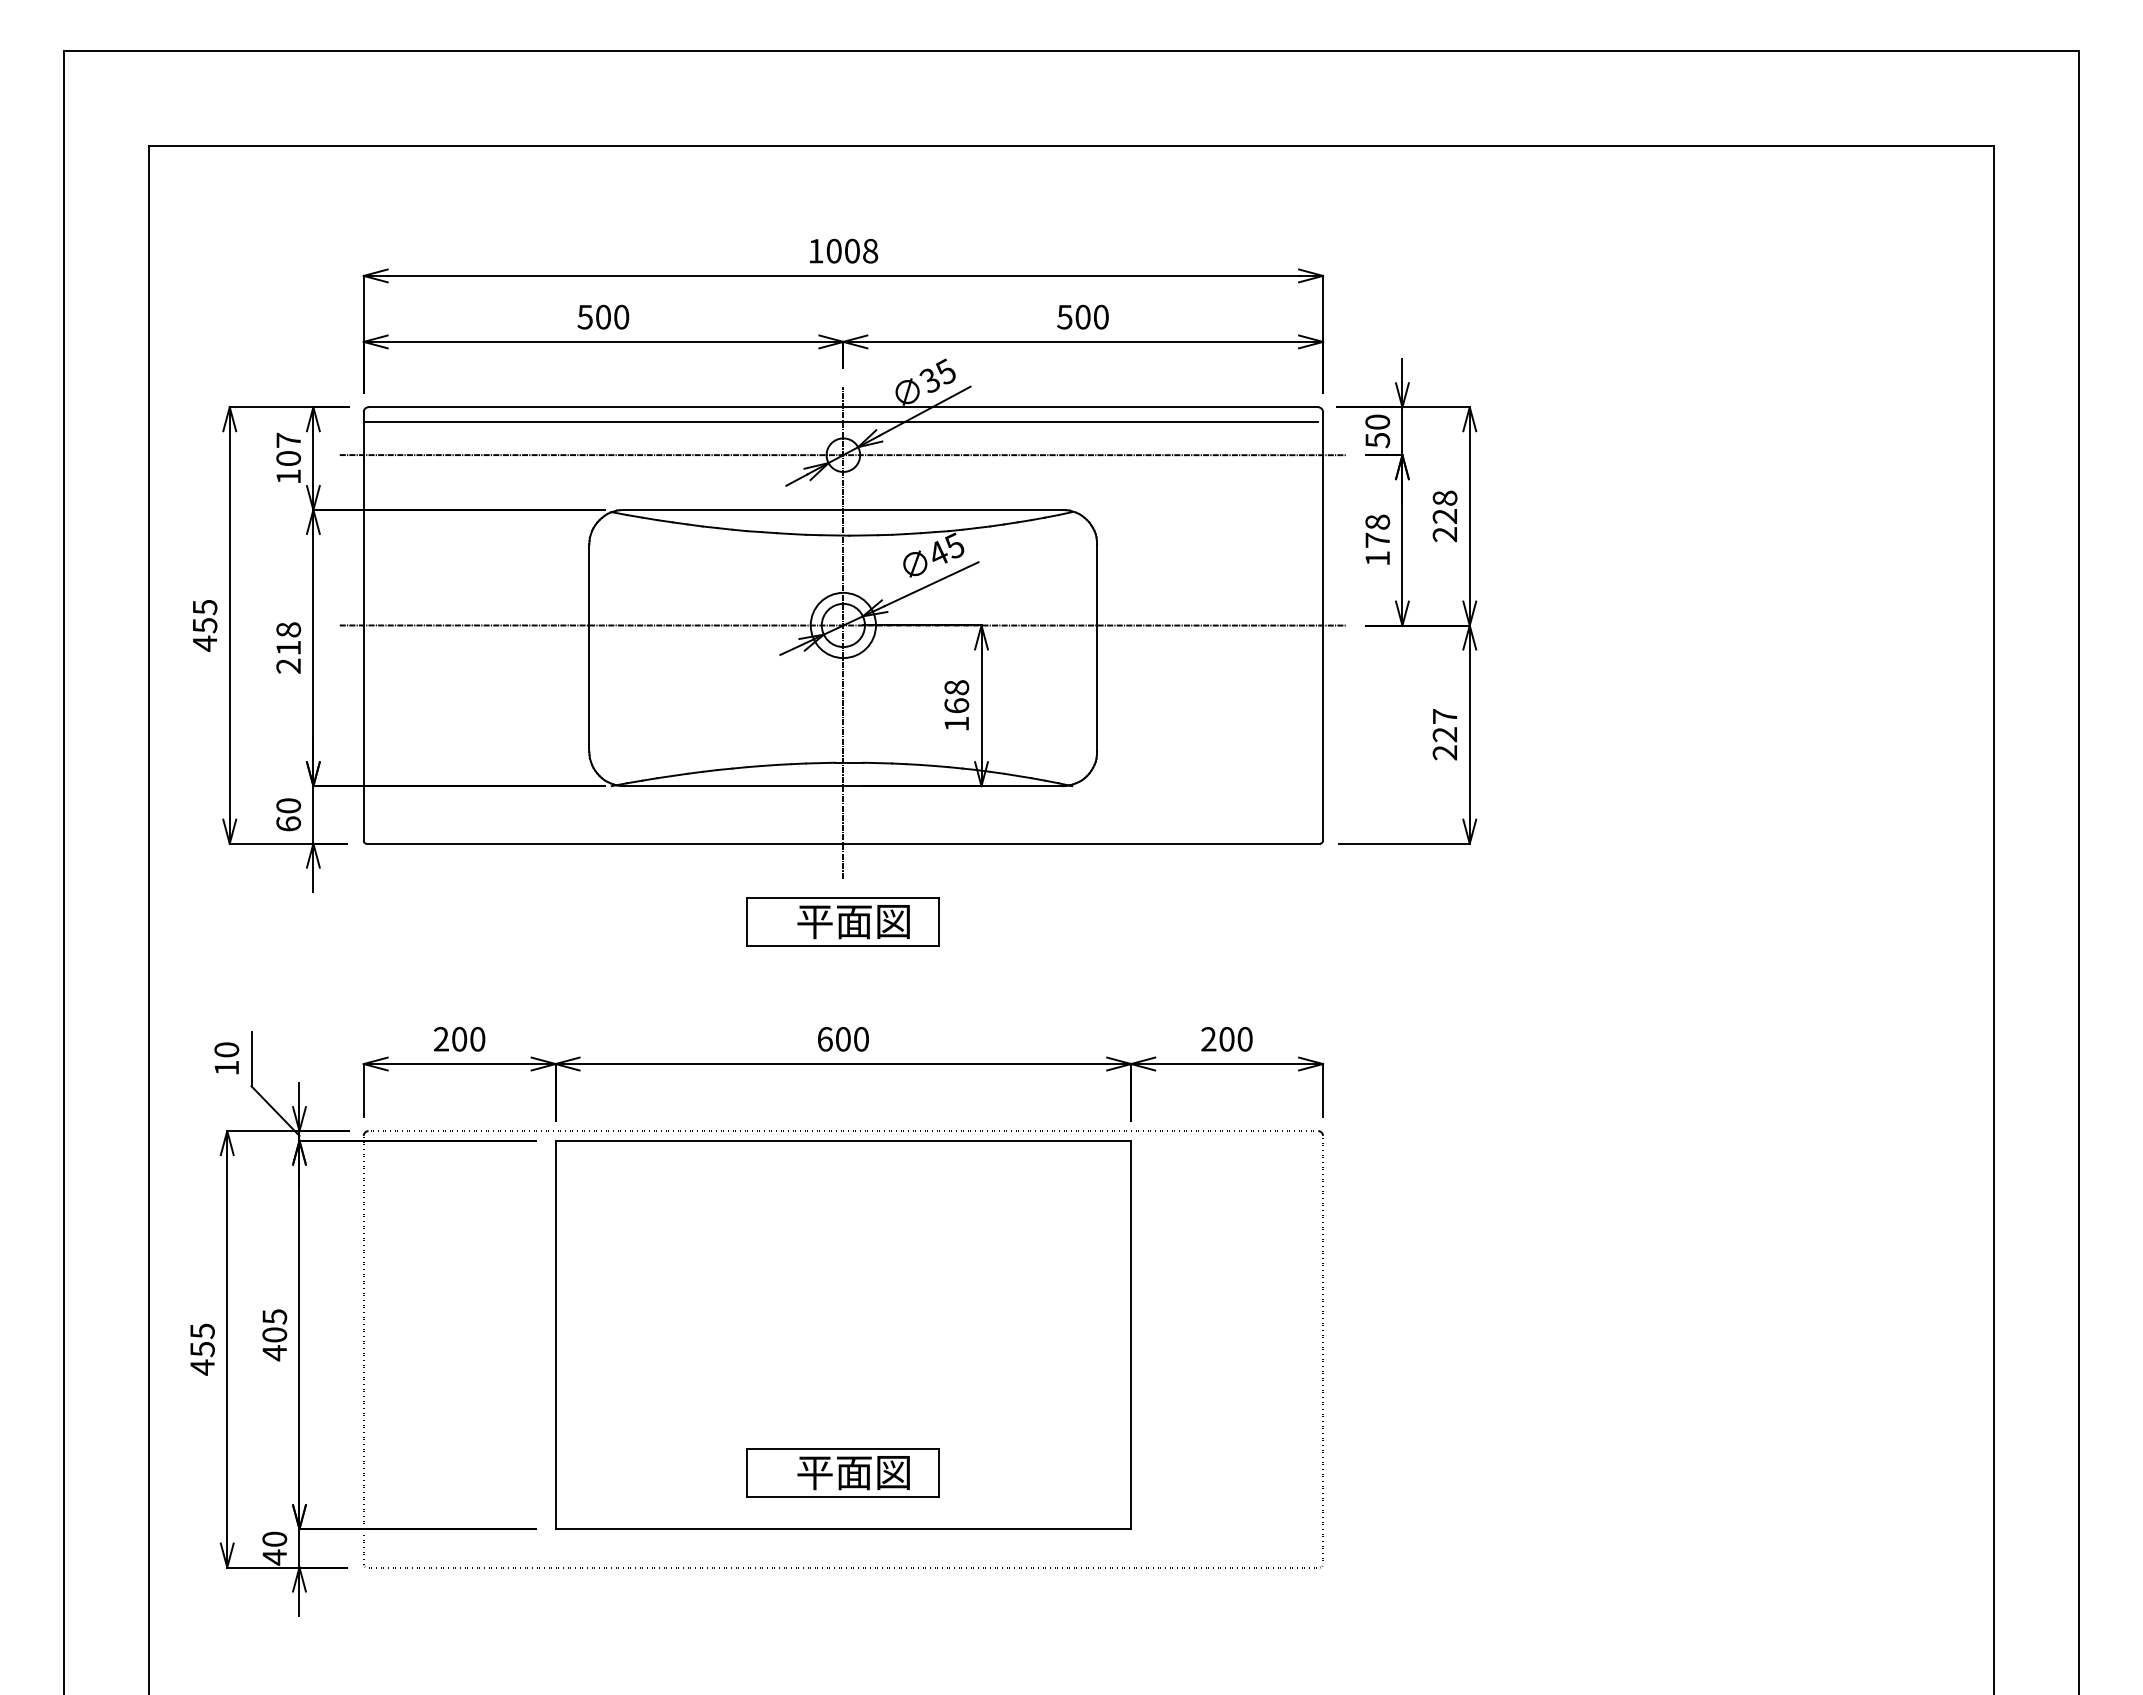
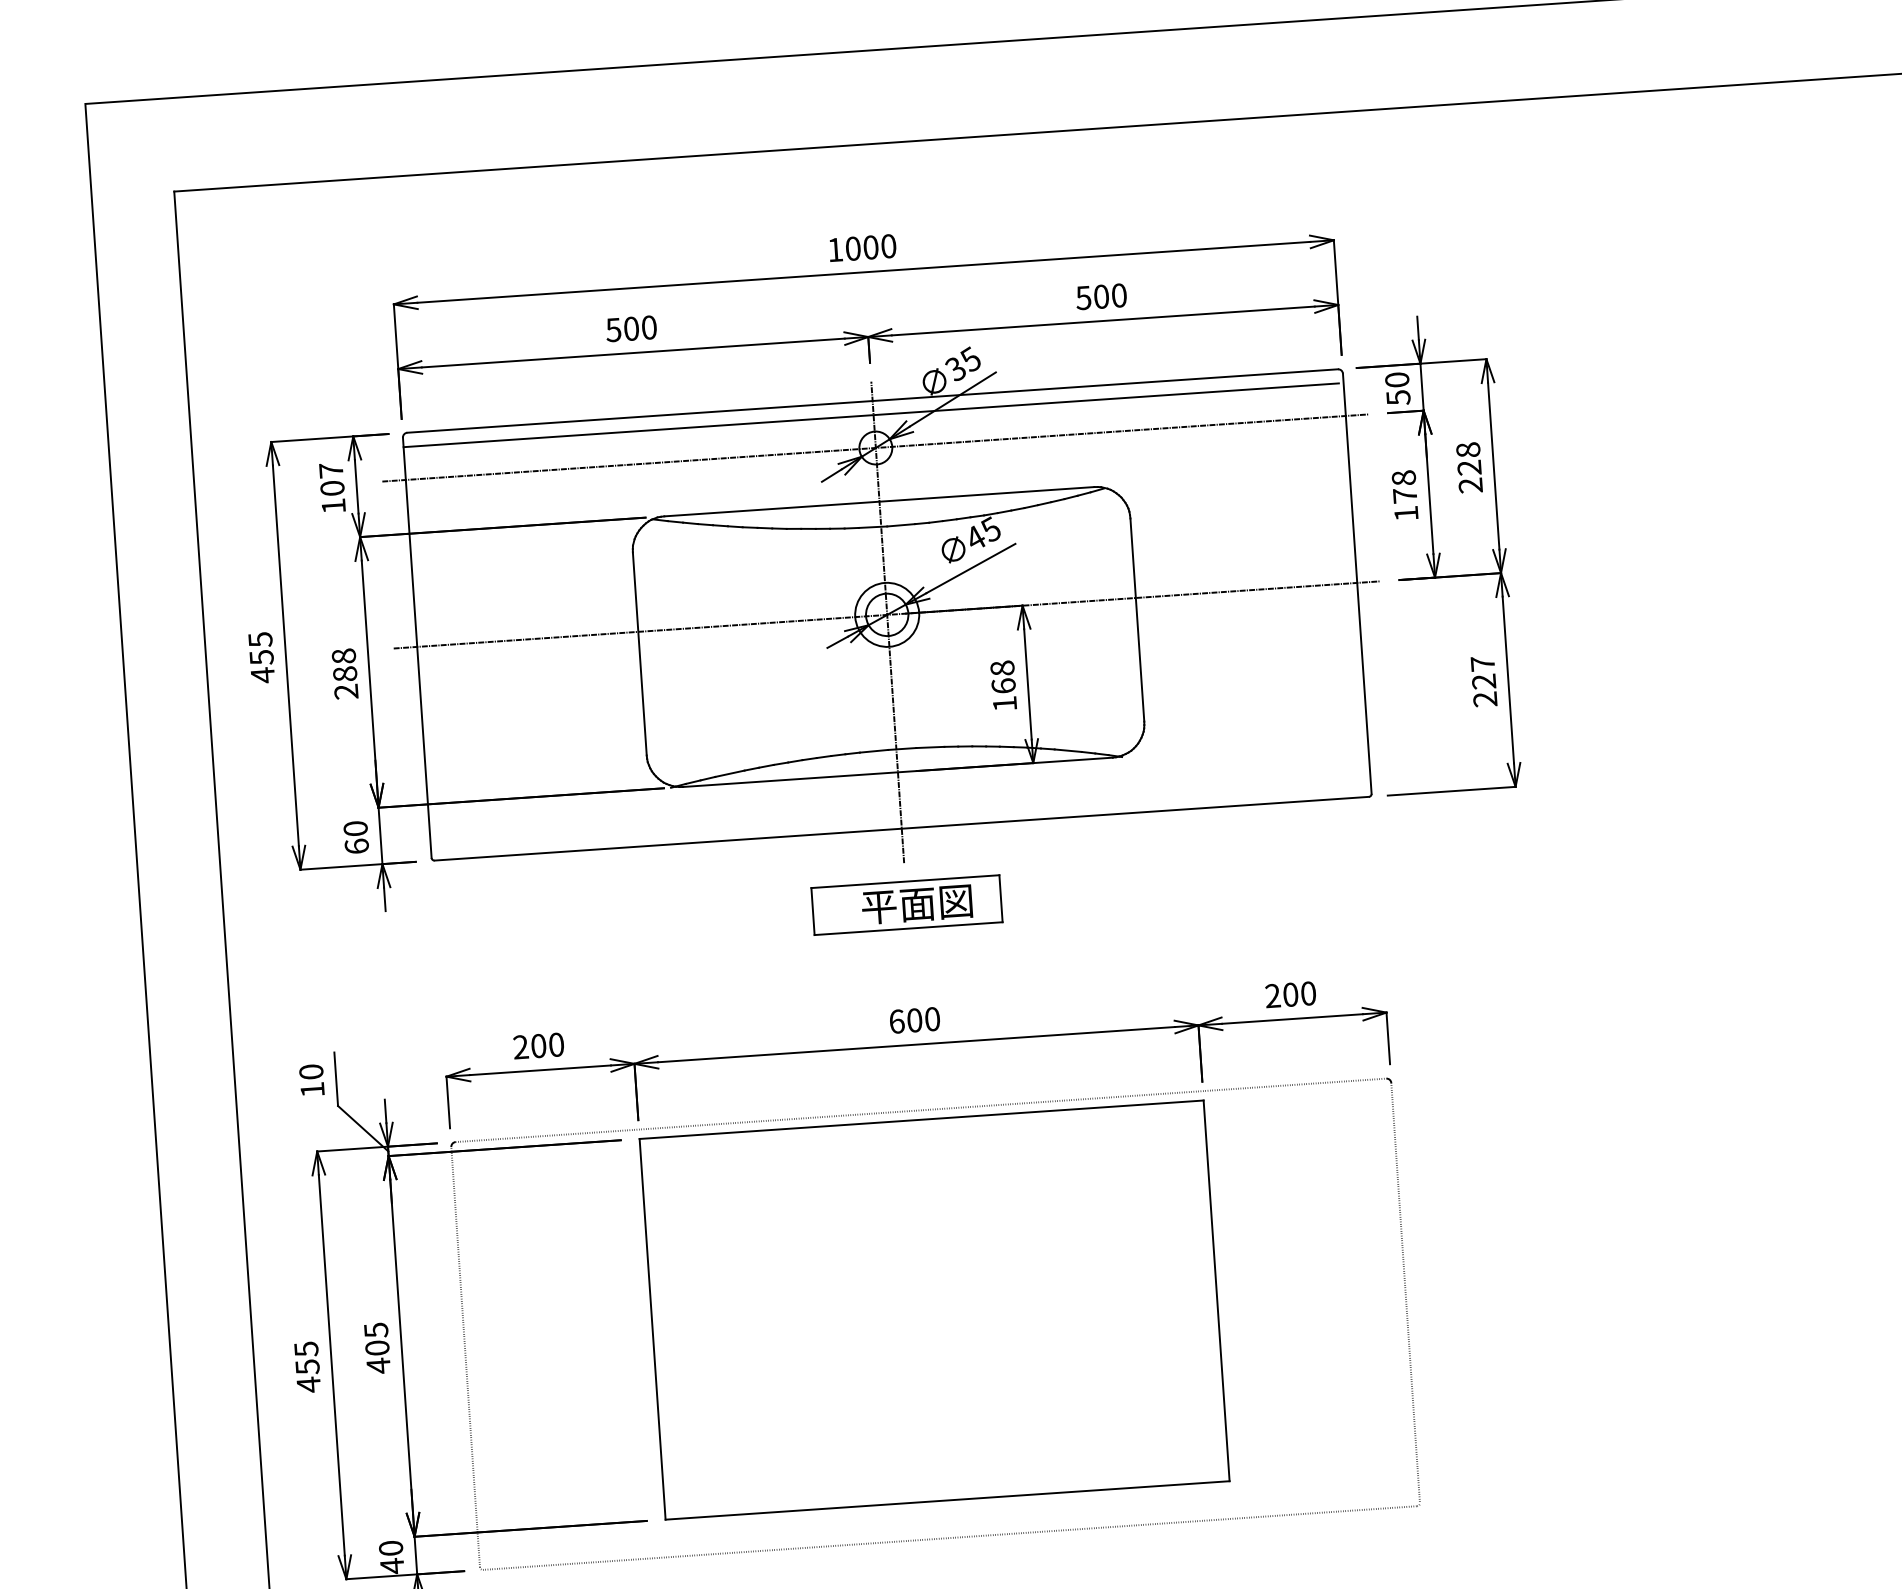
text: (870, 251) -> (888, 246), 1008 -> 1000
text: (288, 647) -> (344, 673), 218 -> 288
part: (842, 1472) -> (942, 1444), removed

